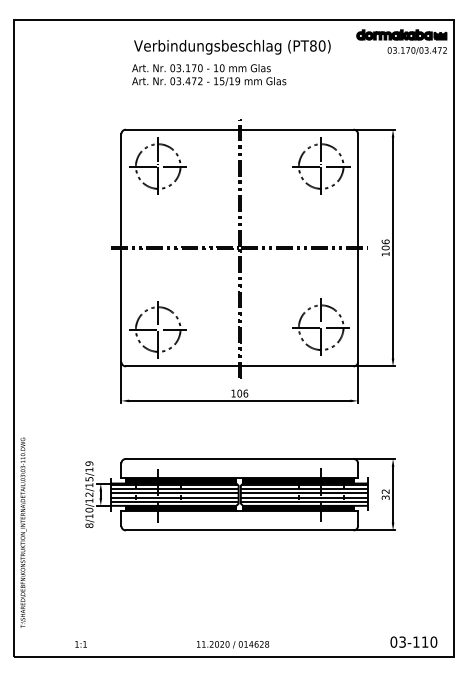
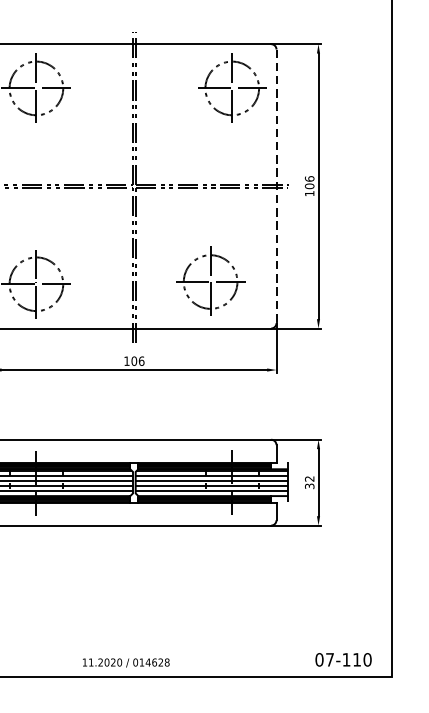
line: (358, 248) -> (277, 186), solid -> dashed
part: (320, 326) -> (209, 280), moved
text: (402, 641) -> (329, 659), 03-110 -> 07-110

